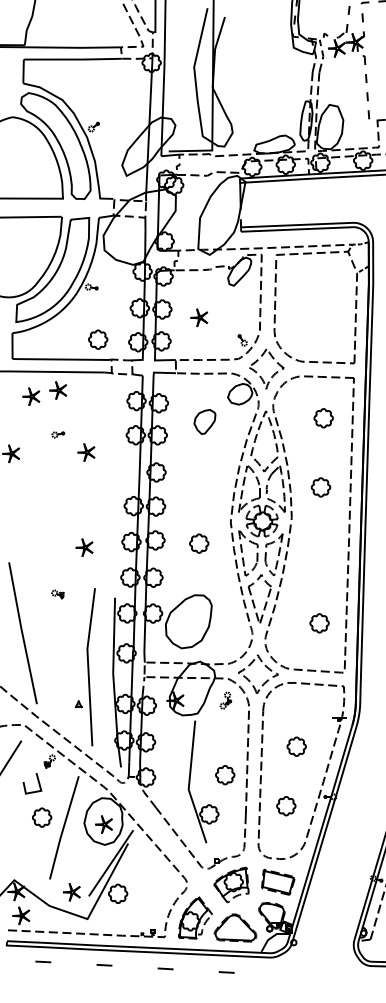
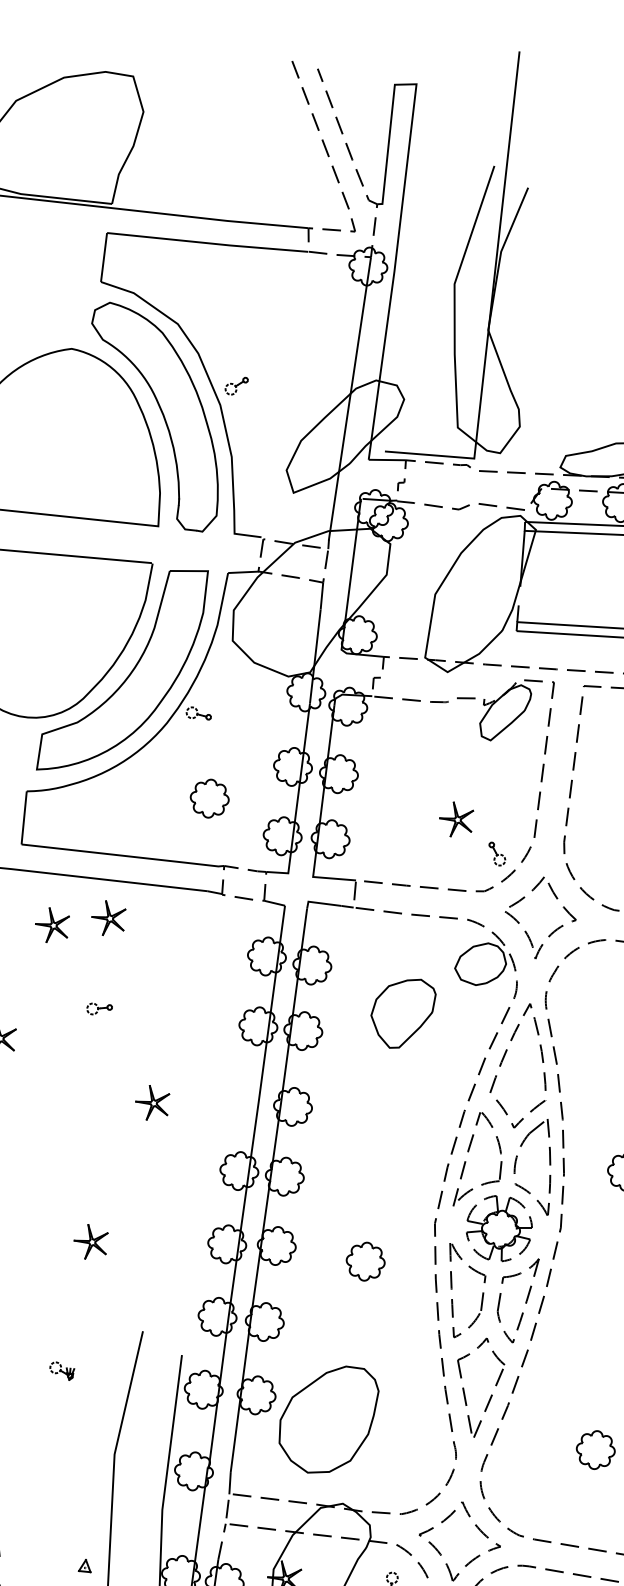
part: (199, 317) -> (456, 819), moved
part: (98, 339) -> (210, 798), moved
part: (204, 421) -> (401, 1012), size x1.43
part: (86, 452) -> (152, 1103), moved
part: (84, 547) -> (90, 1241), moved
part: (57, 594) -> (61, 1371), moved

